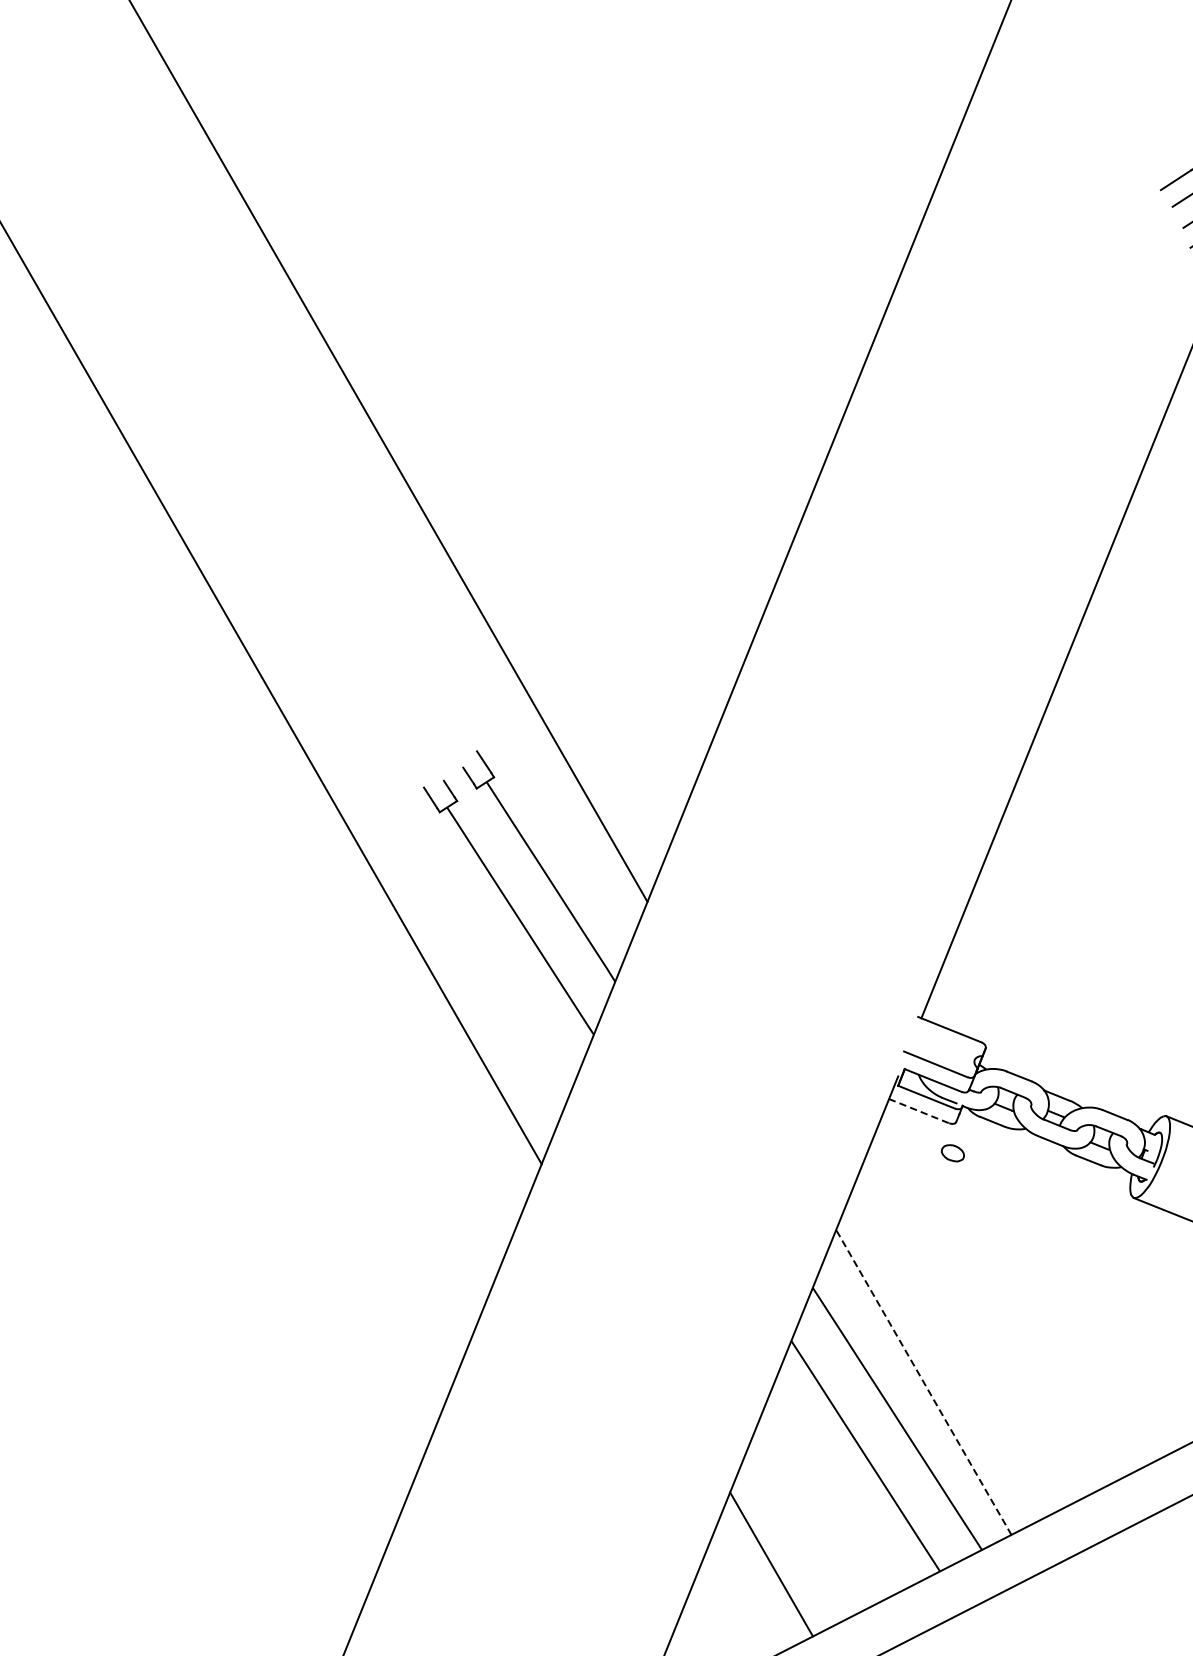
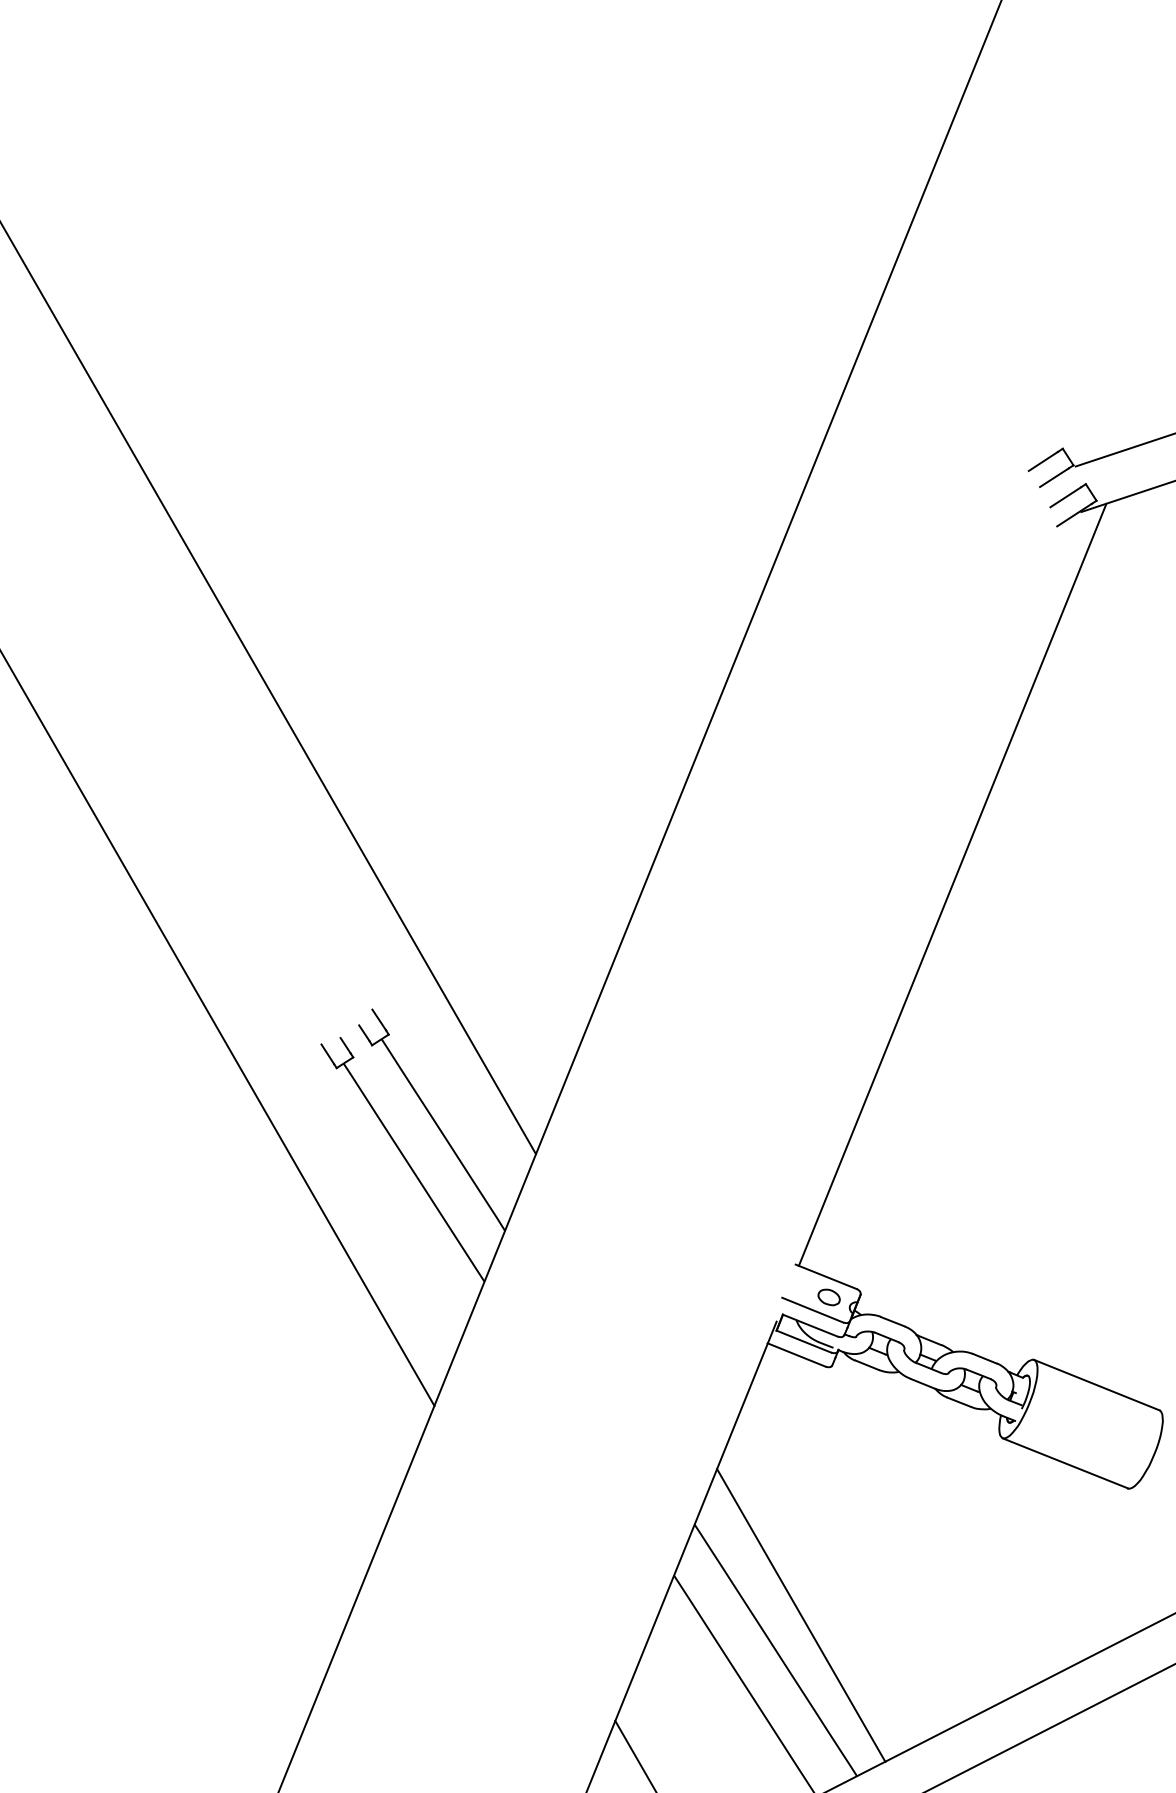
line: (919, 1111) -> (797, 1355), dashed -> solid
part: (952, 1153) -> (828, 1297), moved
line: (924, 1382) -> (801, 1615), dashed -> solid

